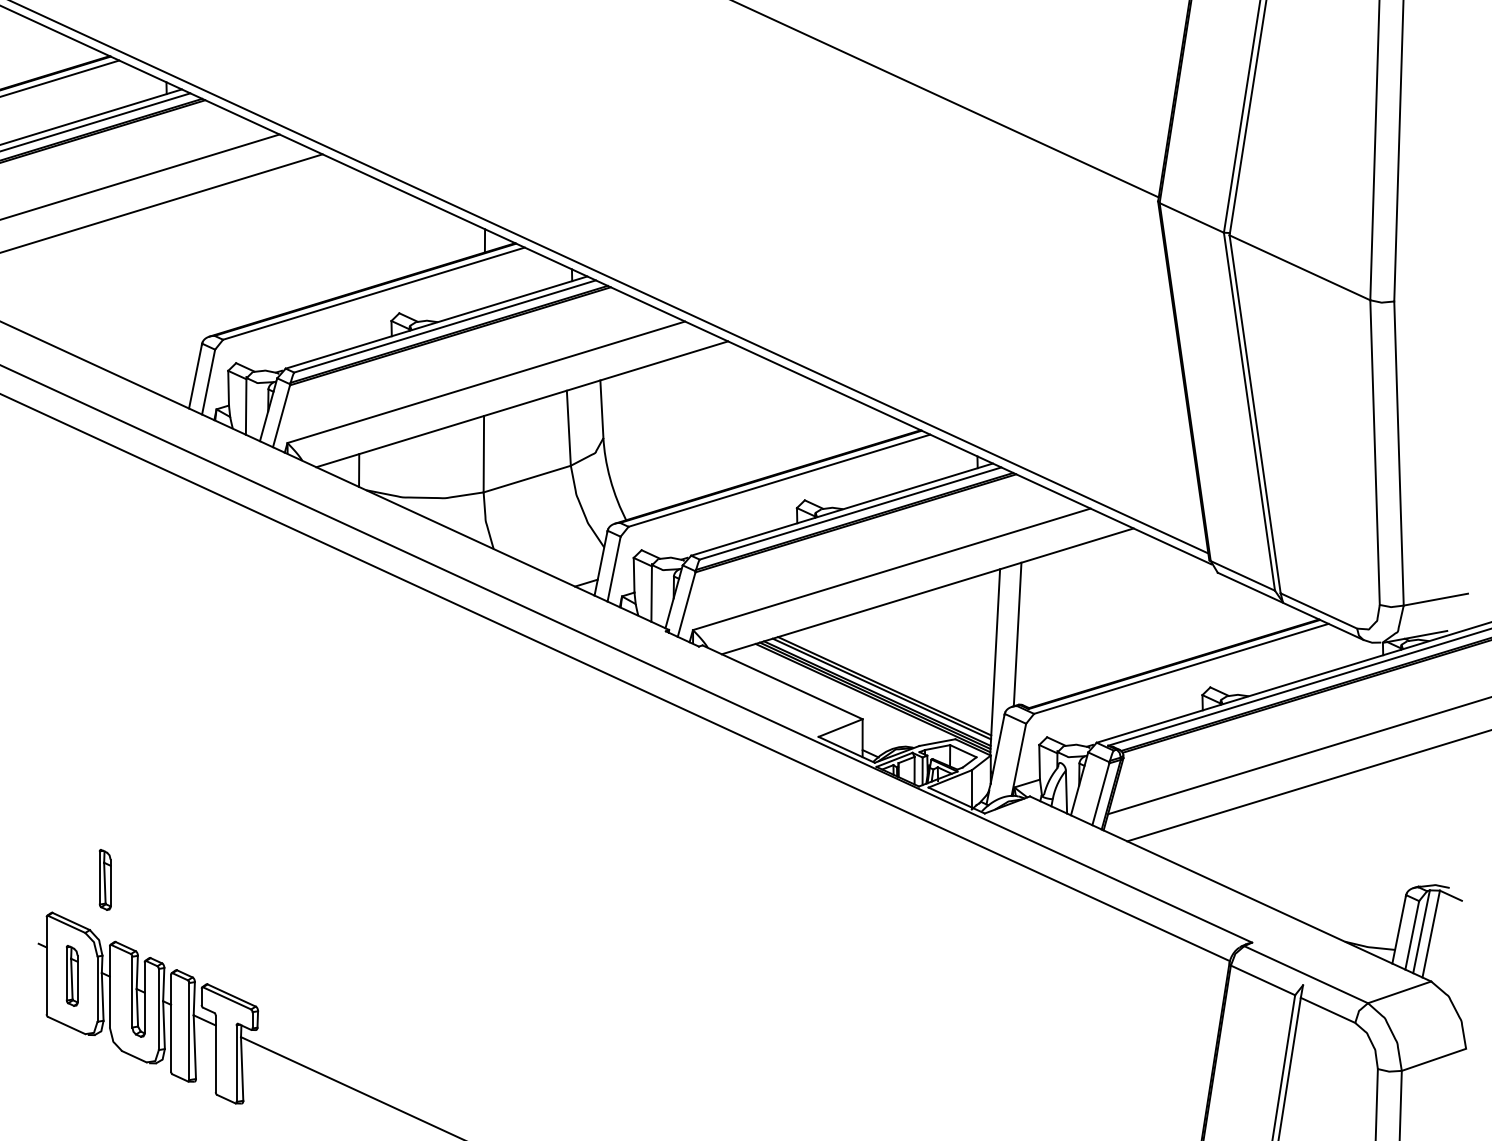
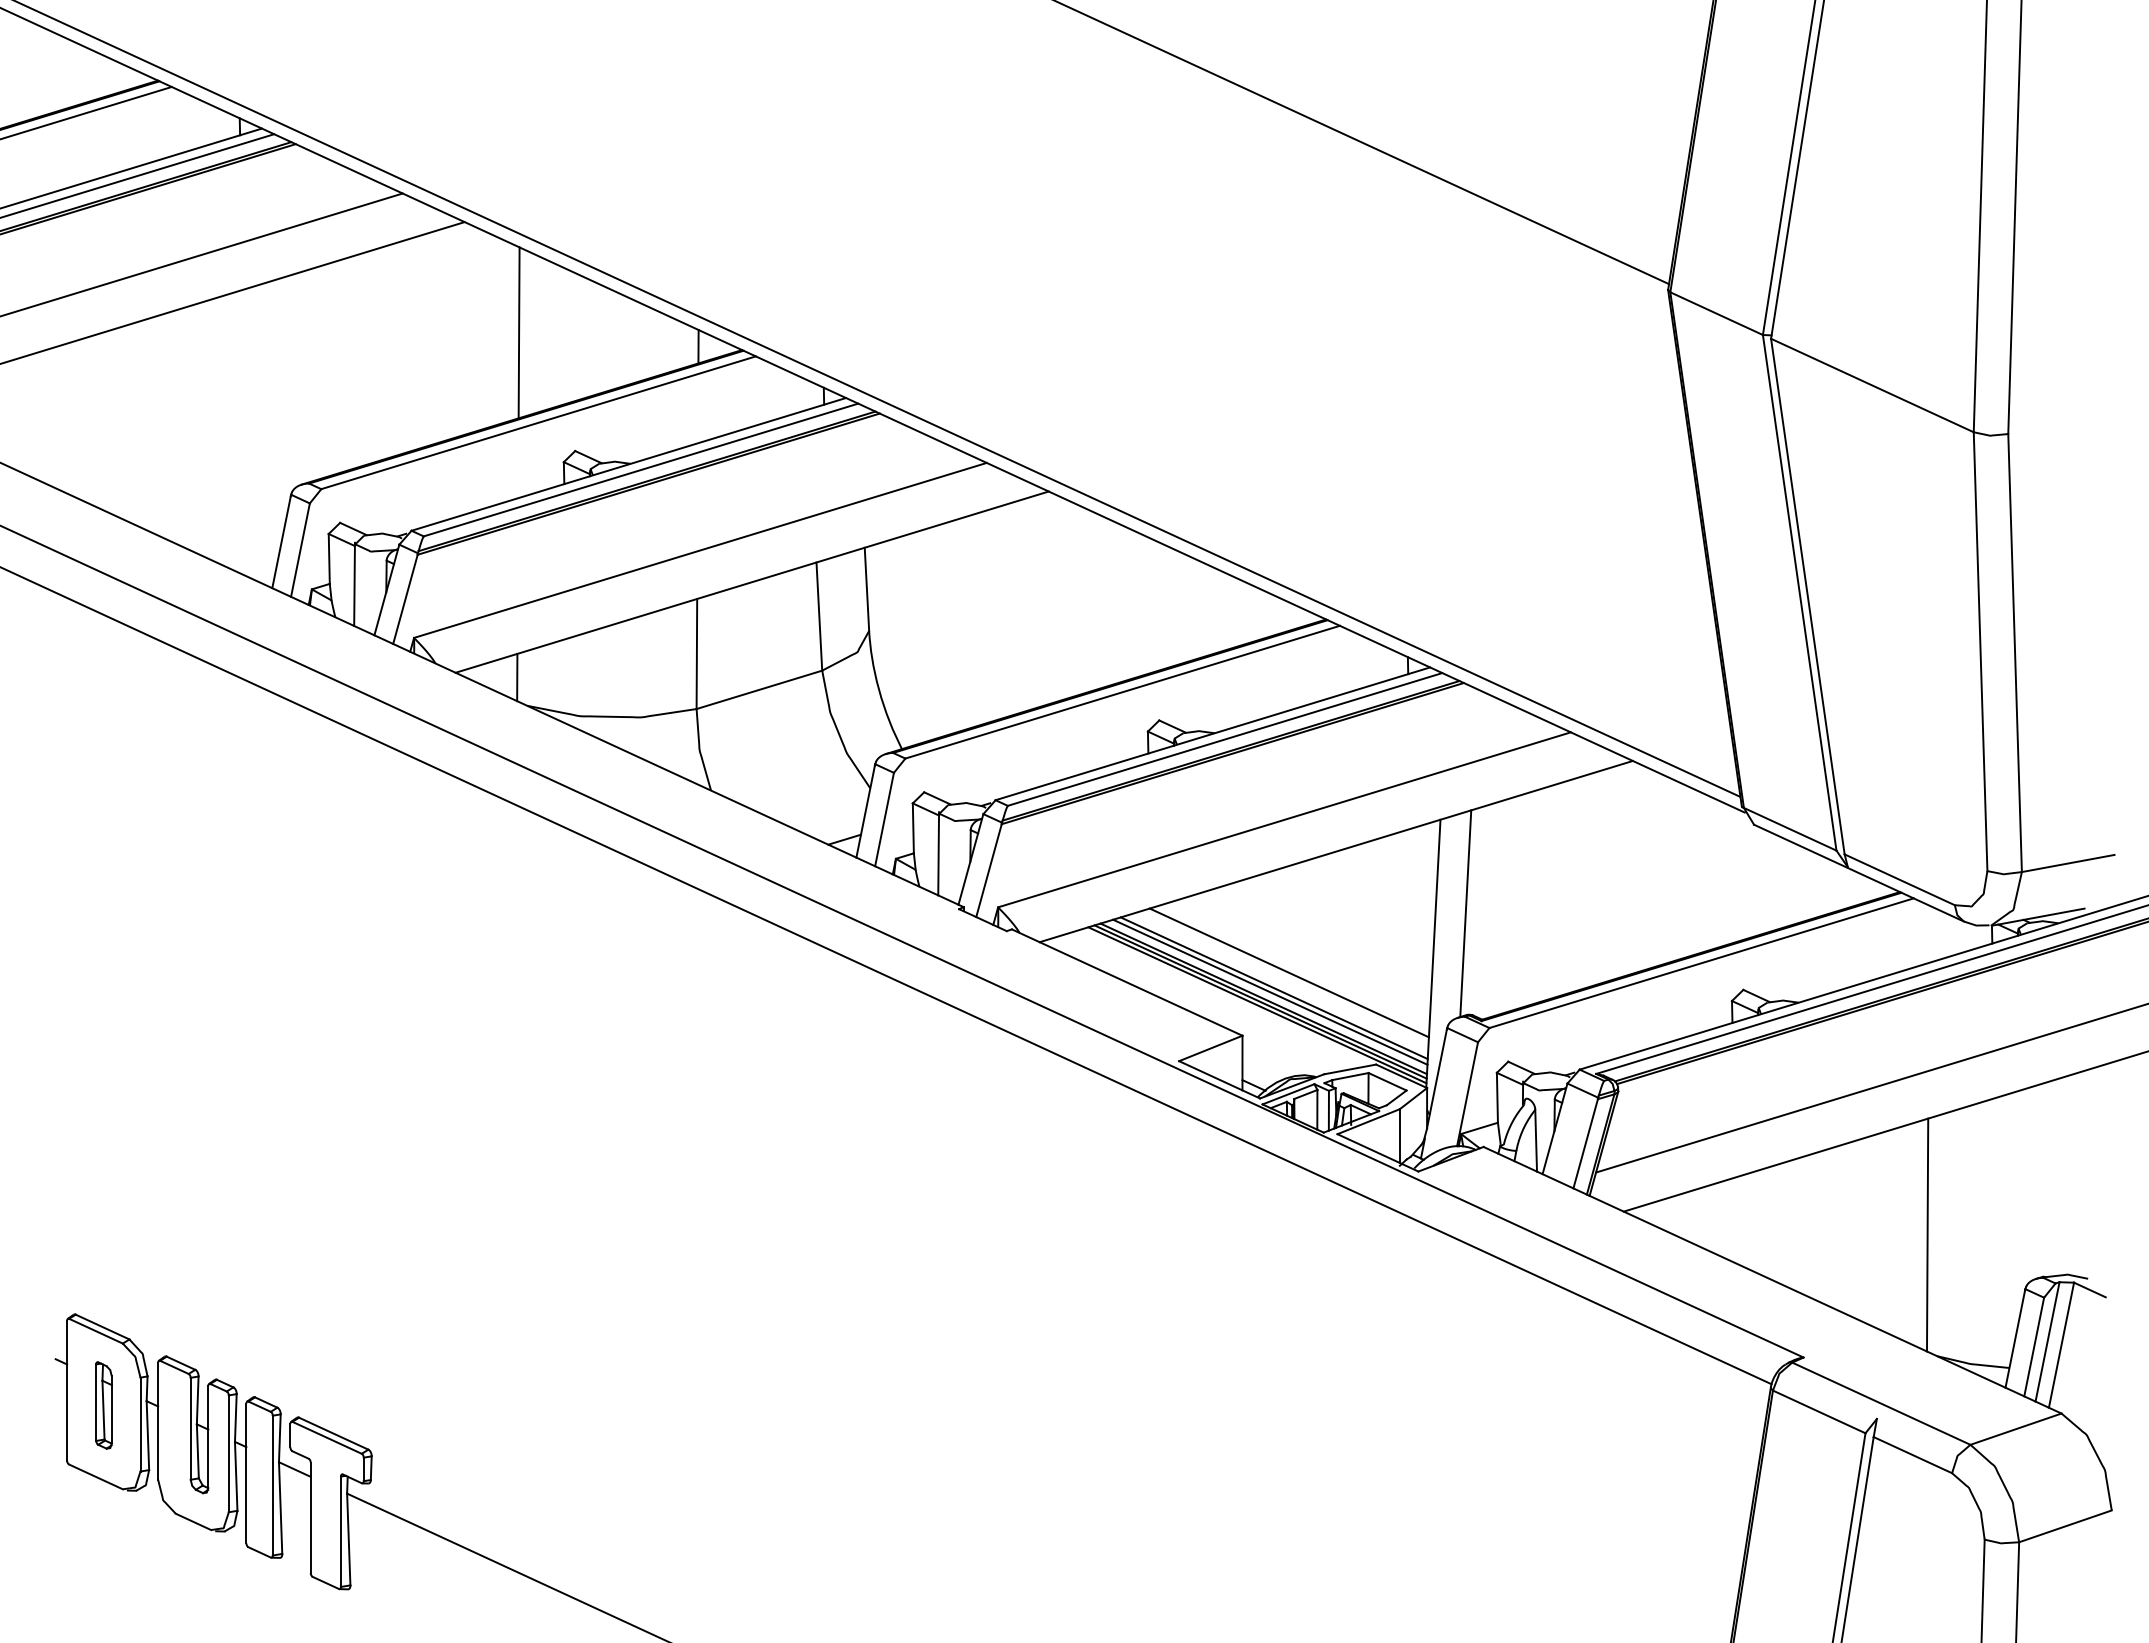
line: (360, 230) -> (519, 331), added
line: (895, 675) -> (1289, 972), added
line: (1337, 857) -> (1926, 1234), added
part: (104, 879) -> (150, 1266), removed

